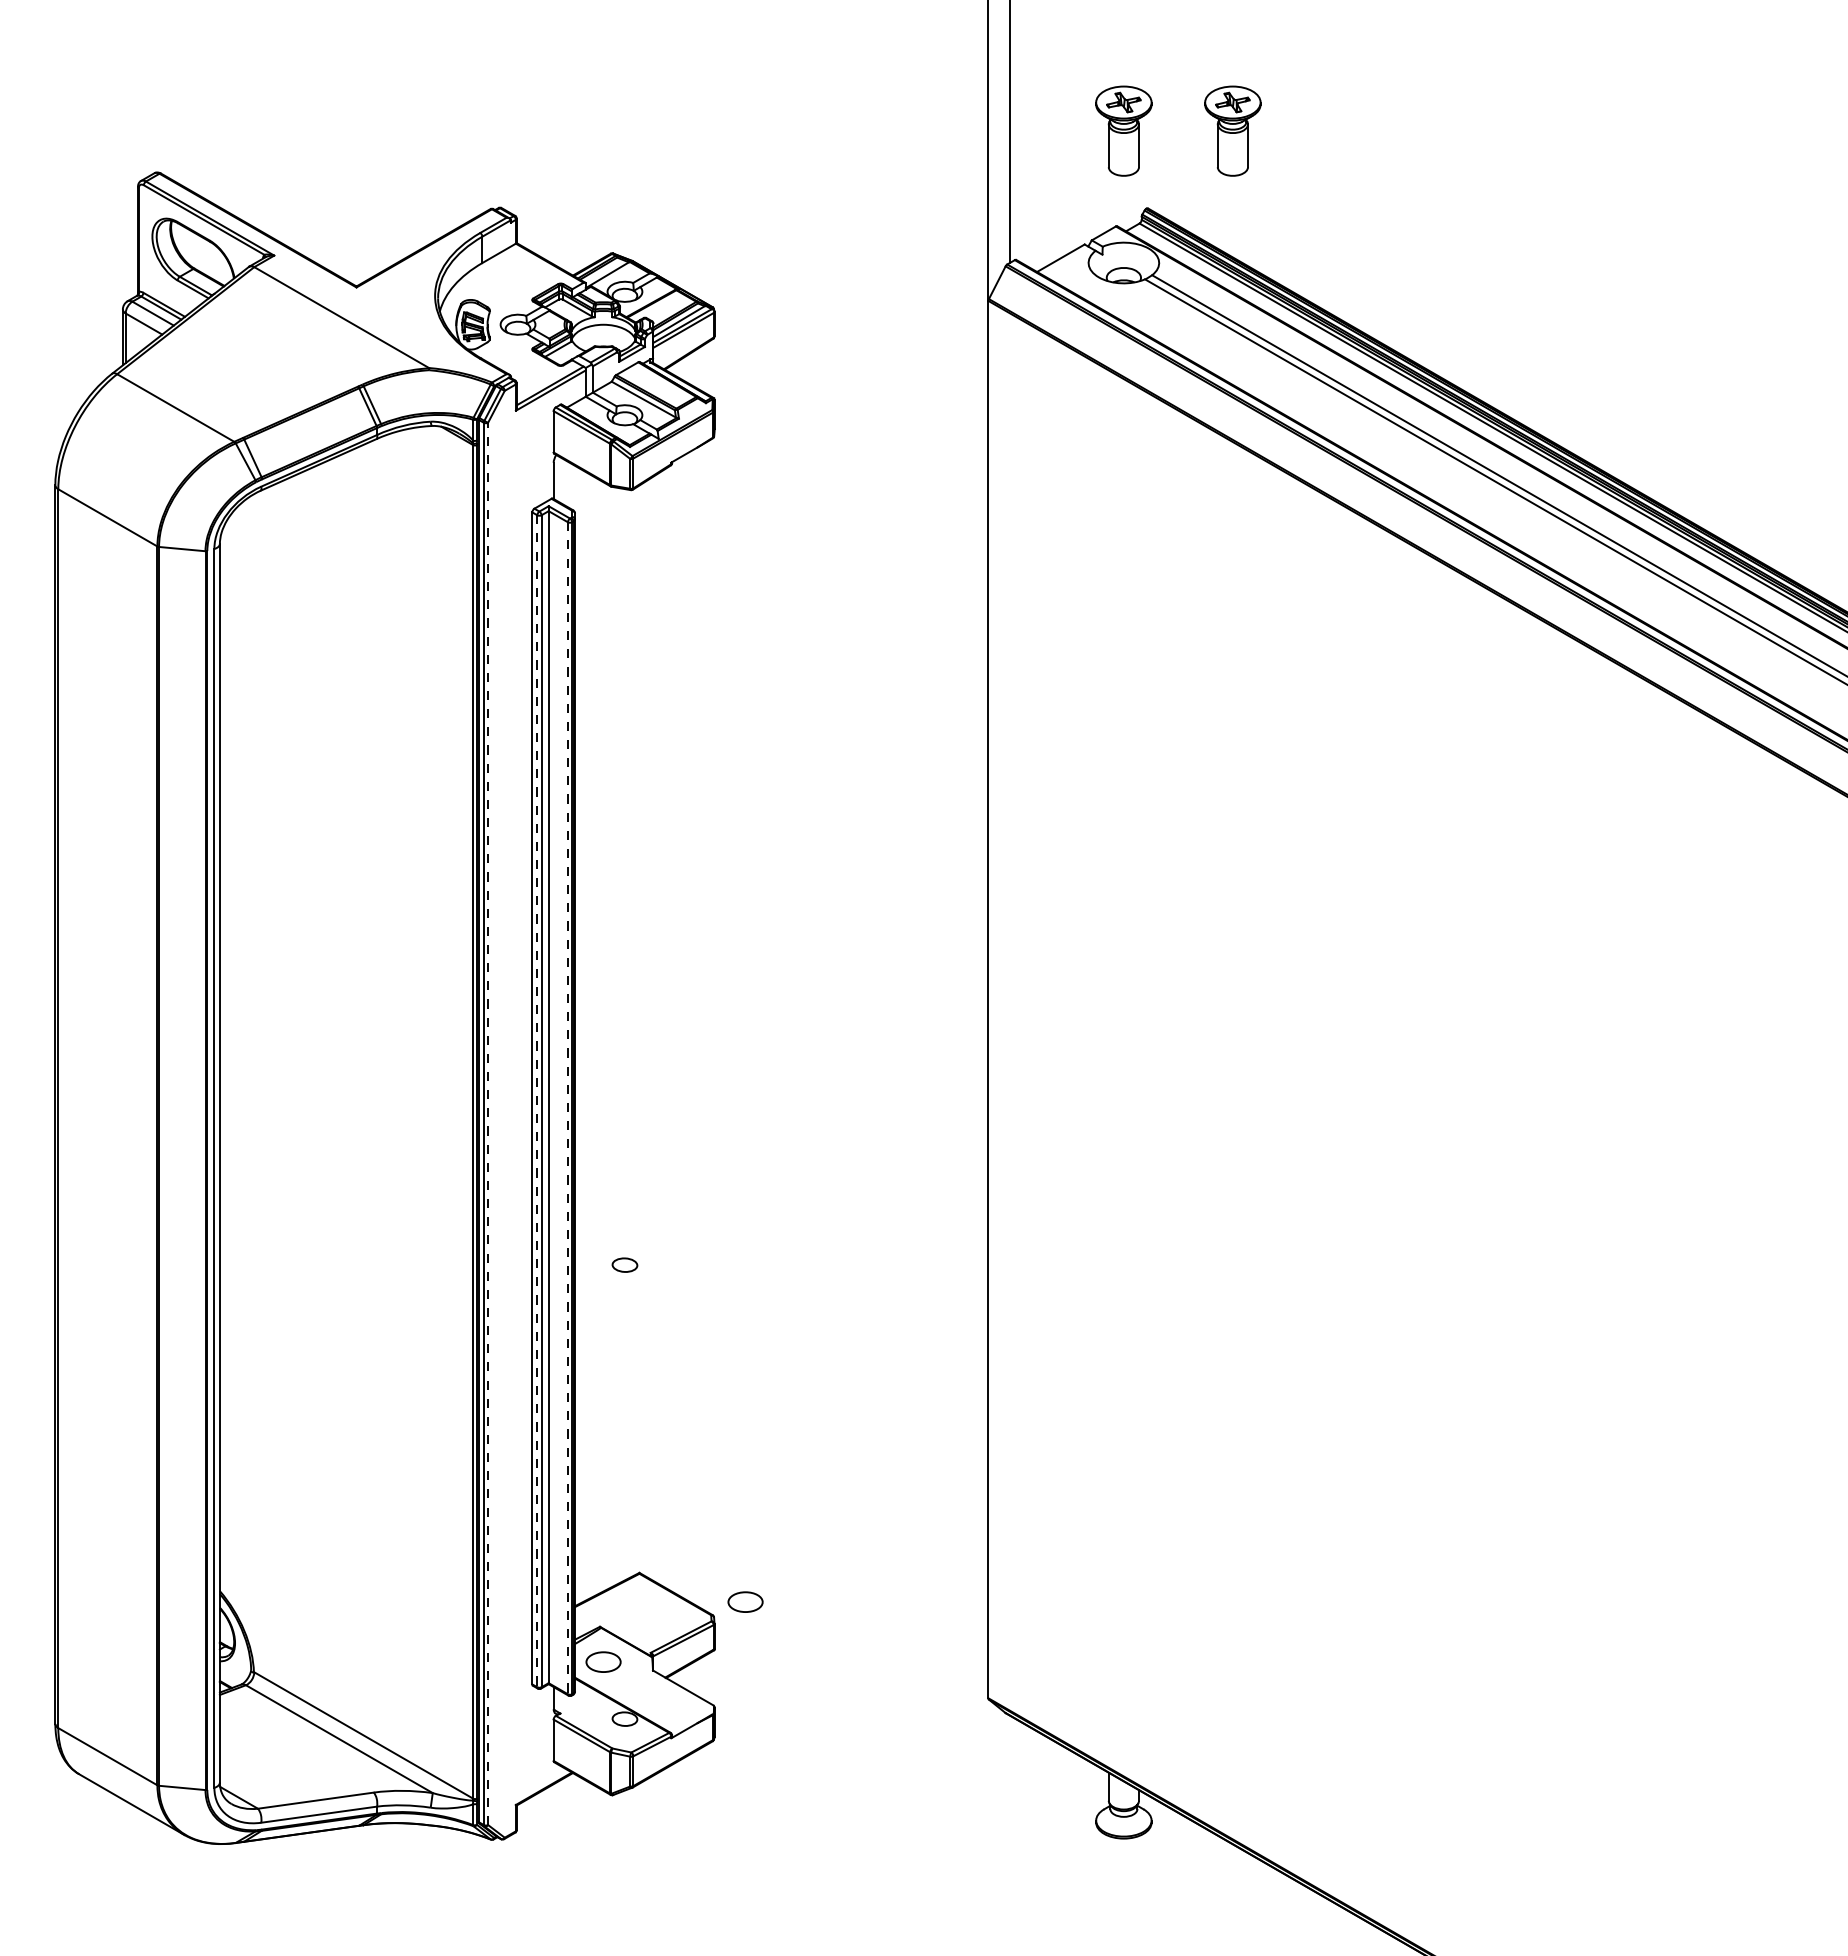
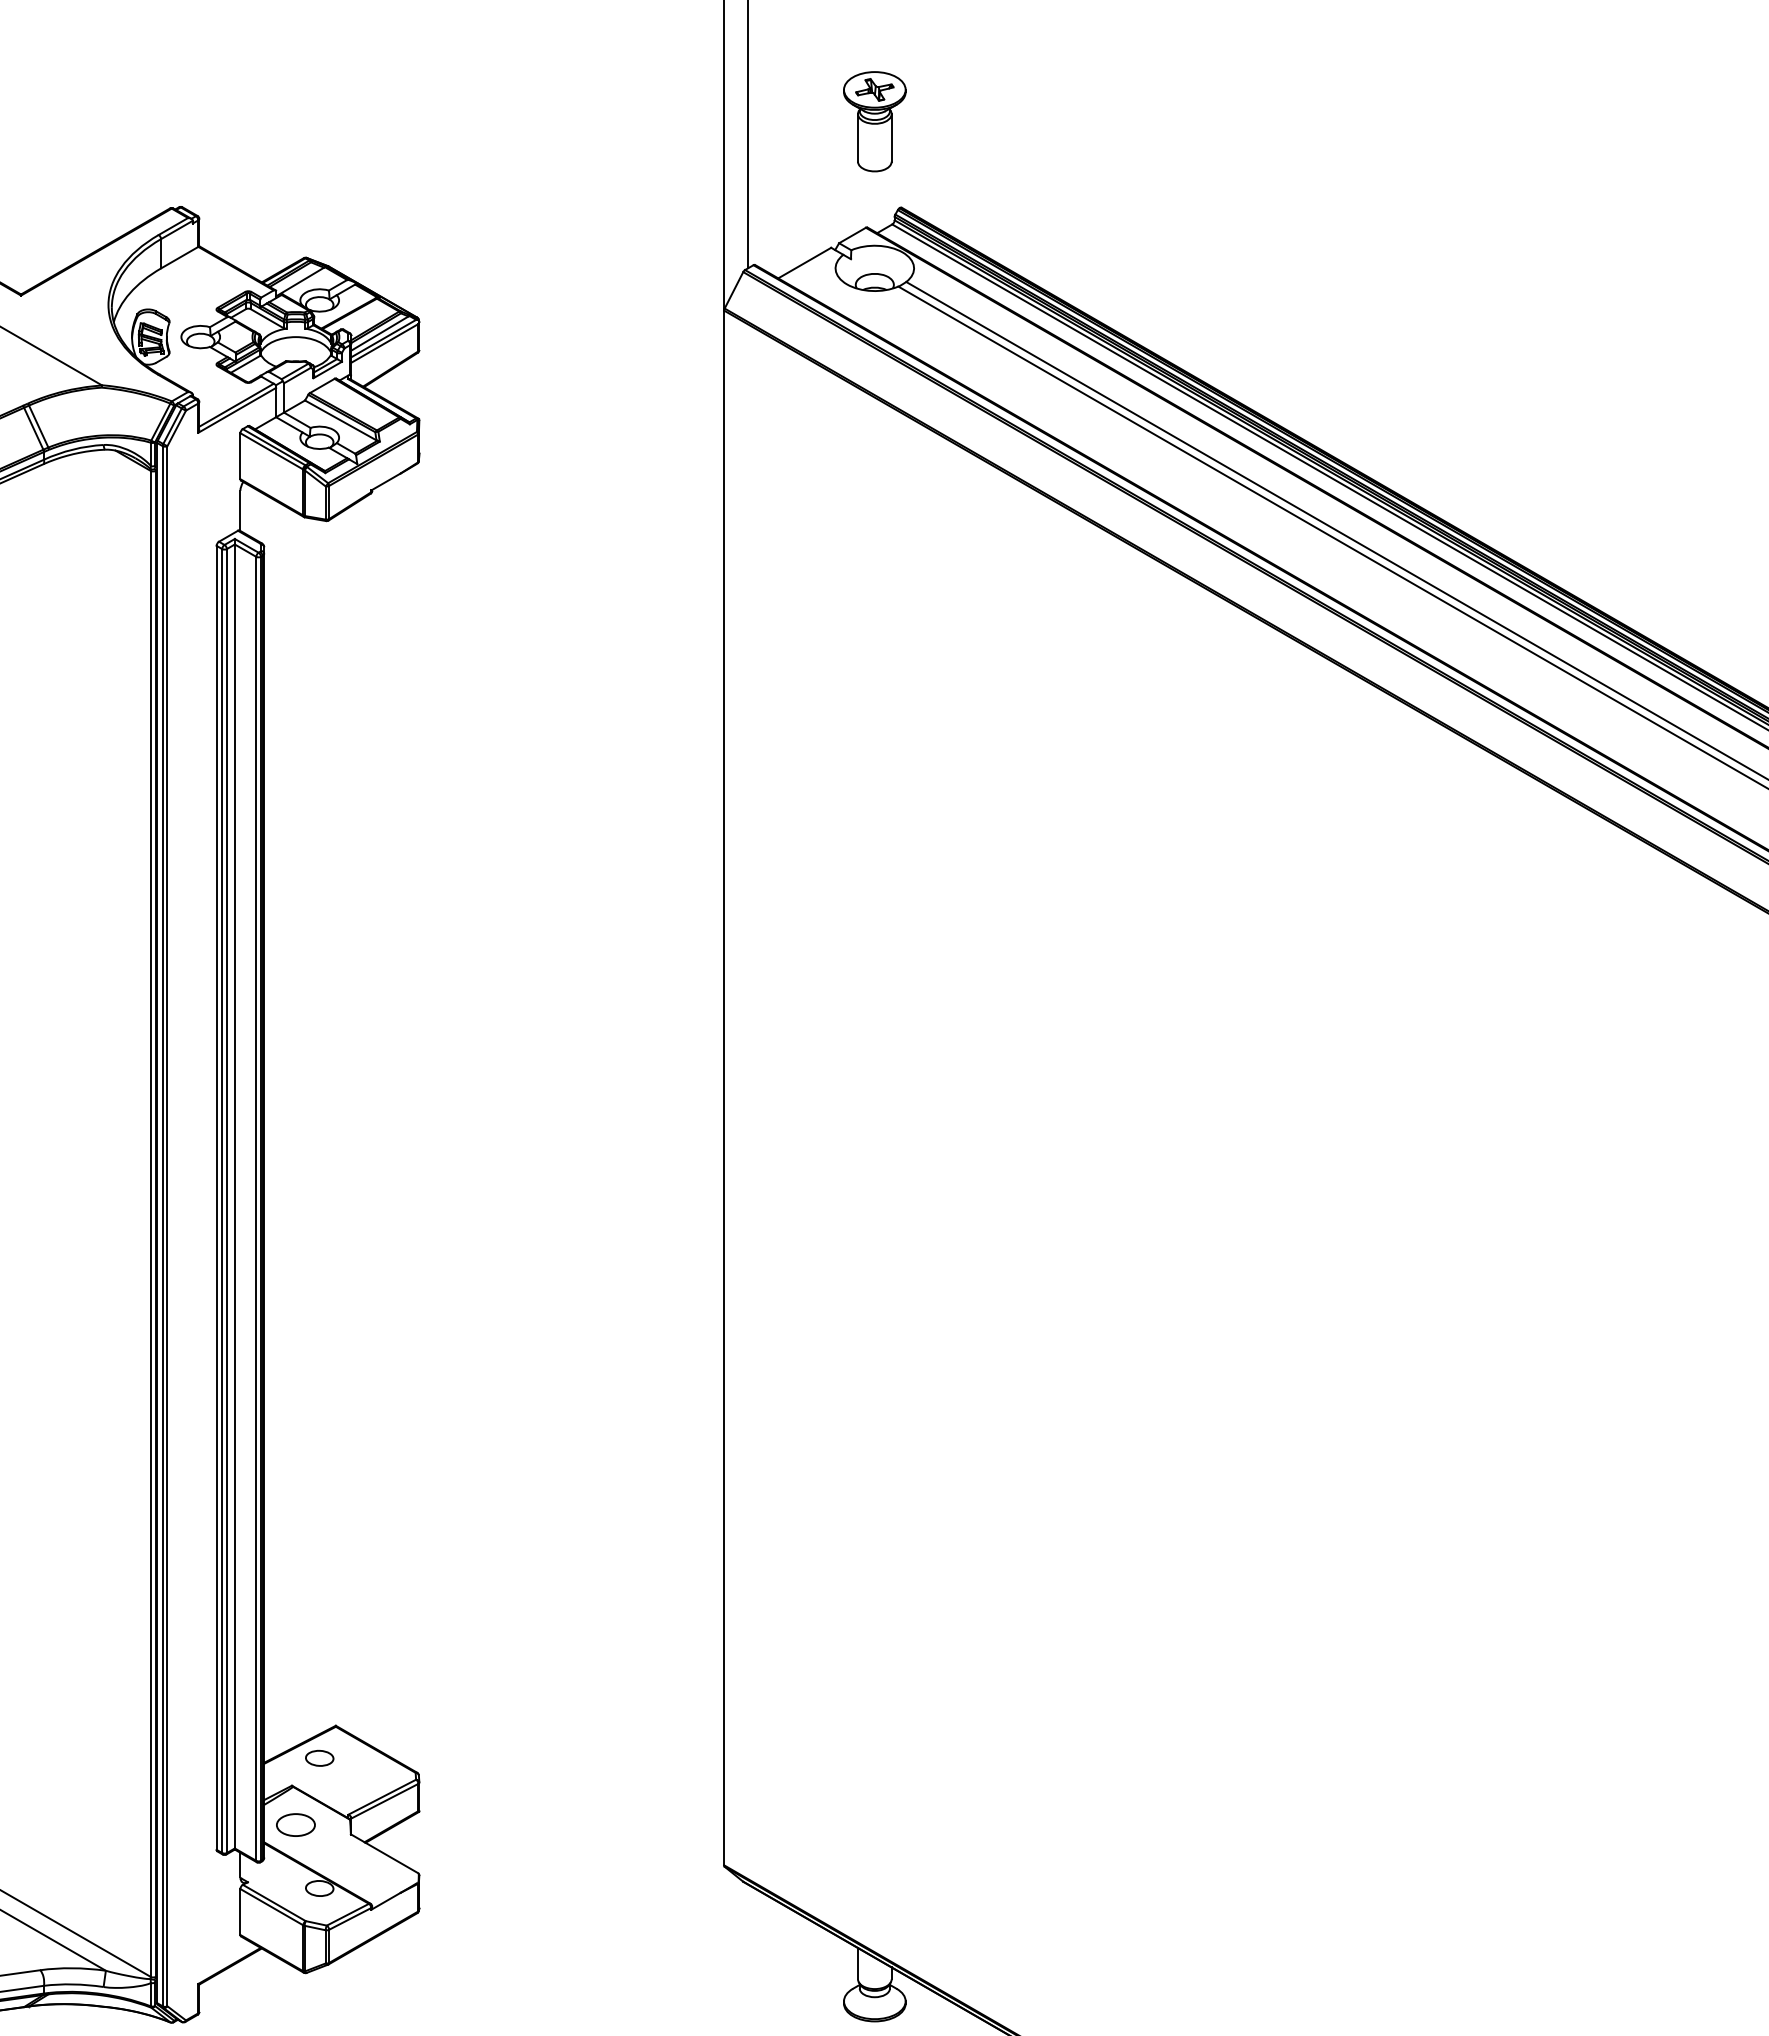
part: (1232, 130) -> (995, 120), removed
line: (537, 1101) -> (222, 1201), dashed -> solid
line: (567, 1108) -> (255, 1209), dashed -> solid
line: (488, 1123) -> (167, 1225), dashed -> solid
part: (624, 1264) -> (319, 1757), moved
part: (745, 1601) -> (453, 1757), removed

